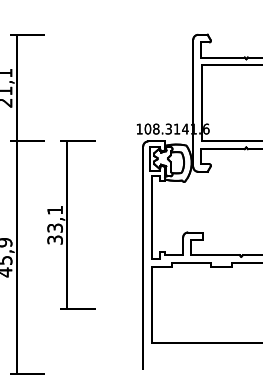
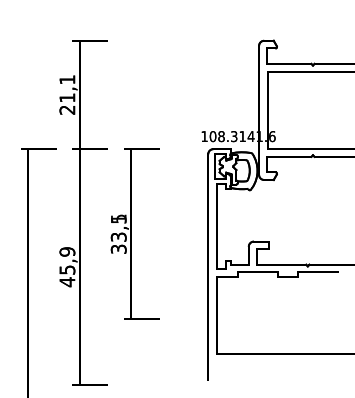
text: (54, 209) -> (118, 218), 33,1 -> 33,5

